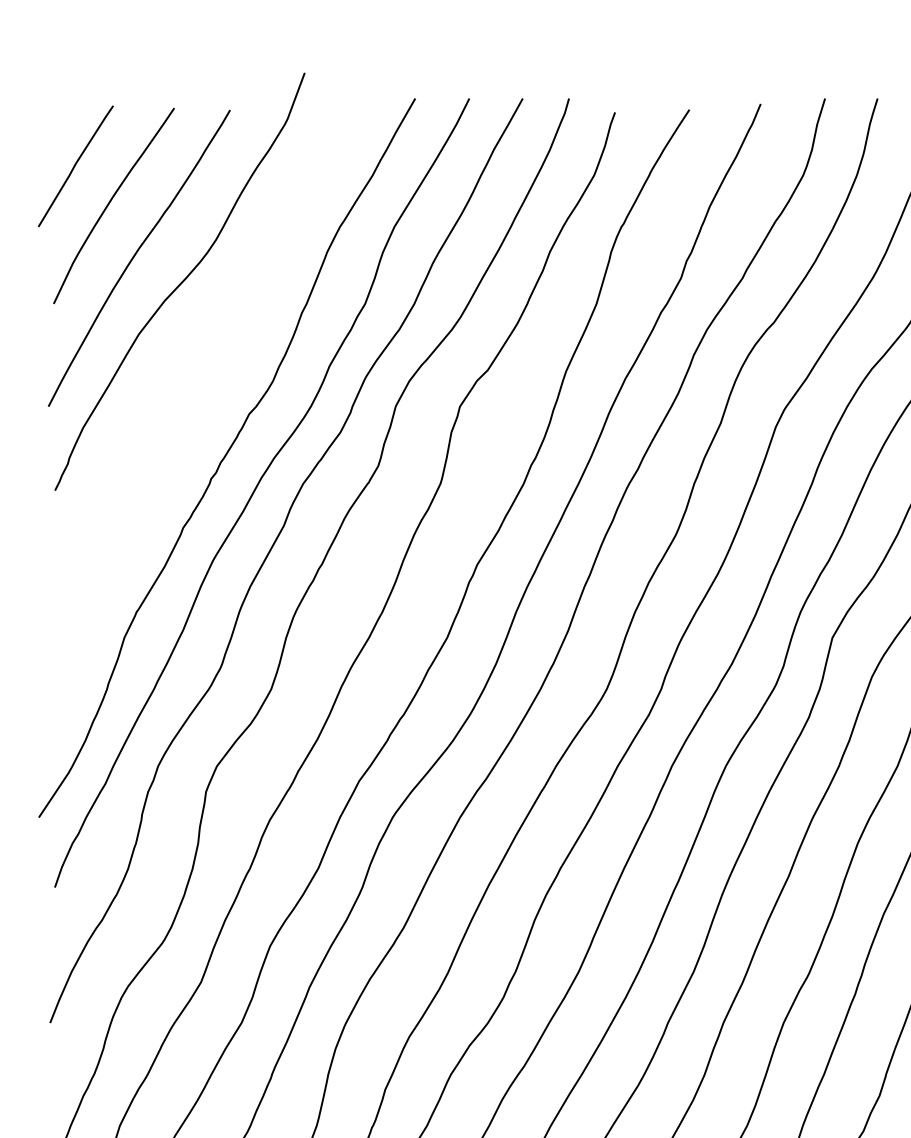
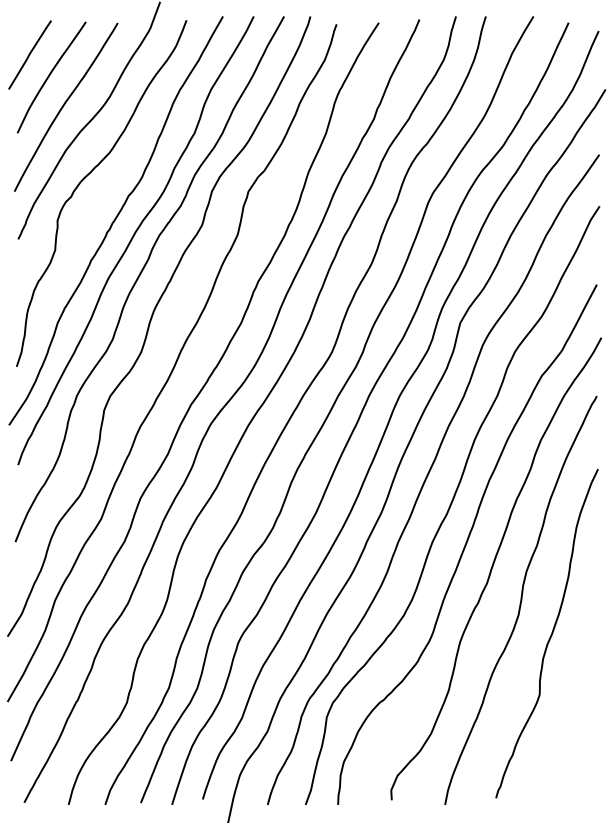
curve: (175, 381) -> (86, 177), added

